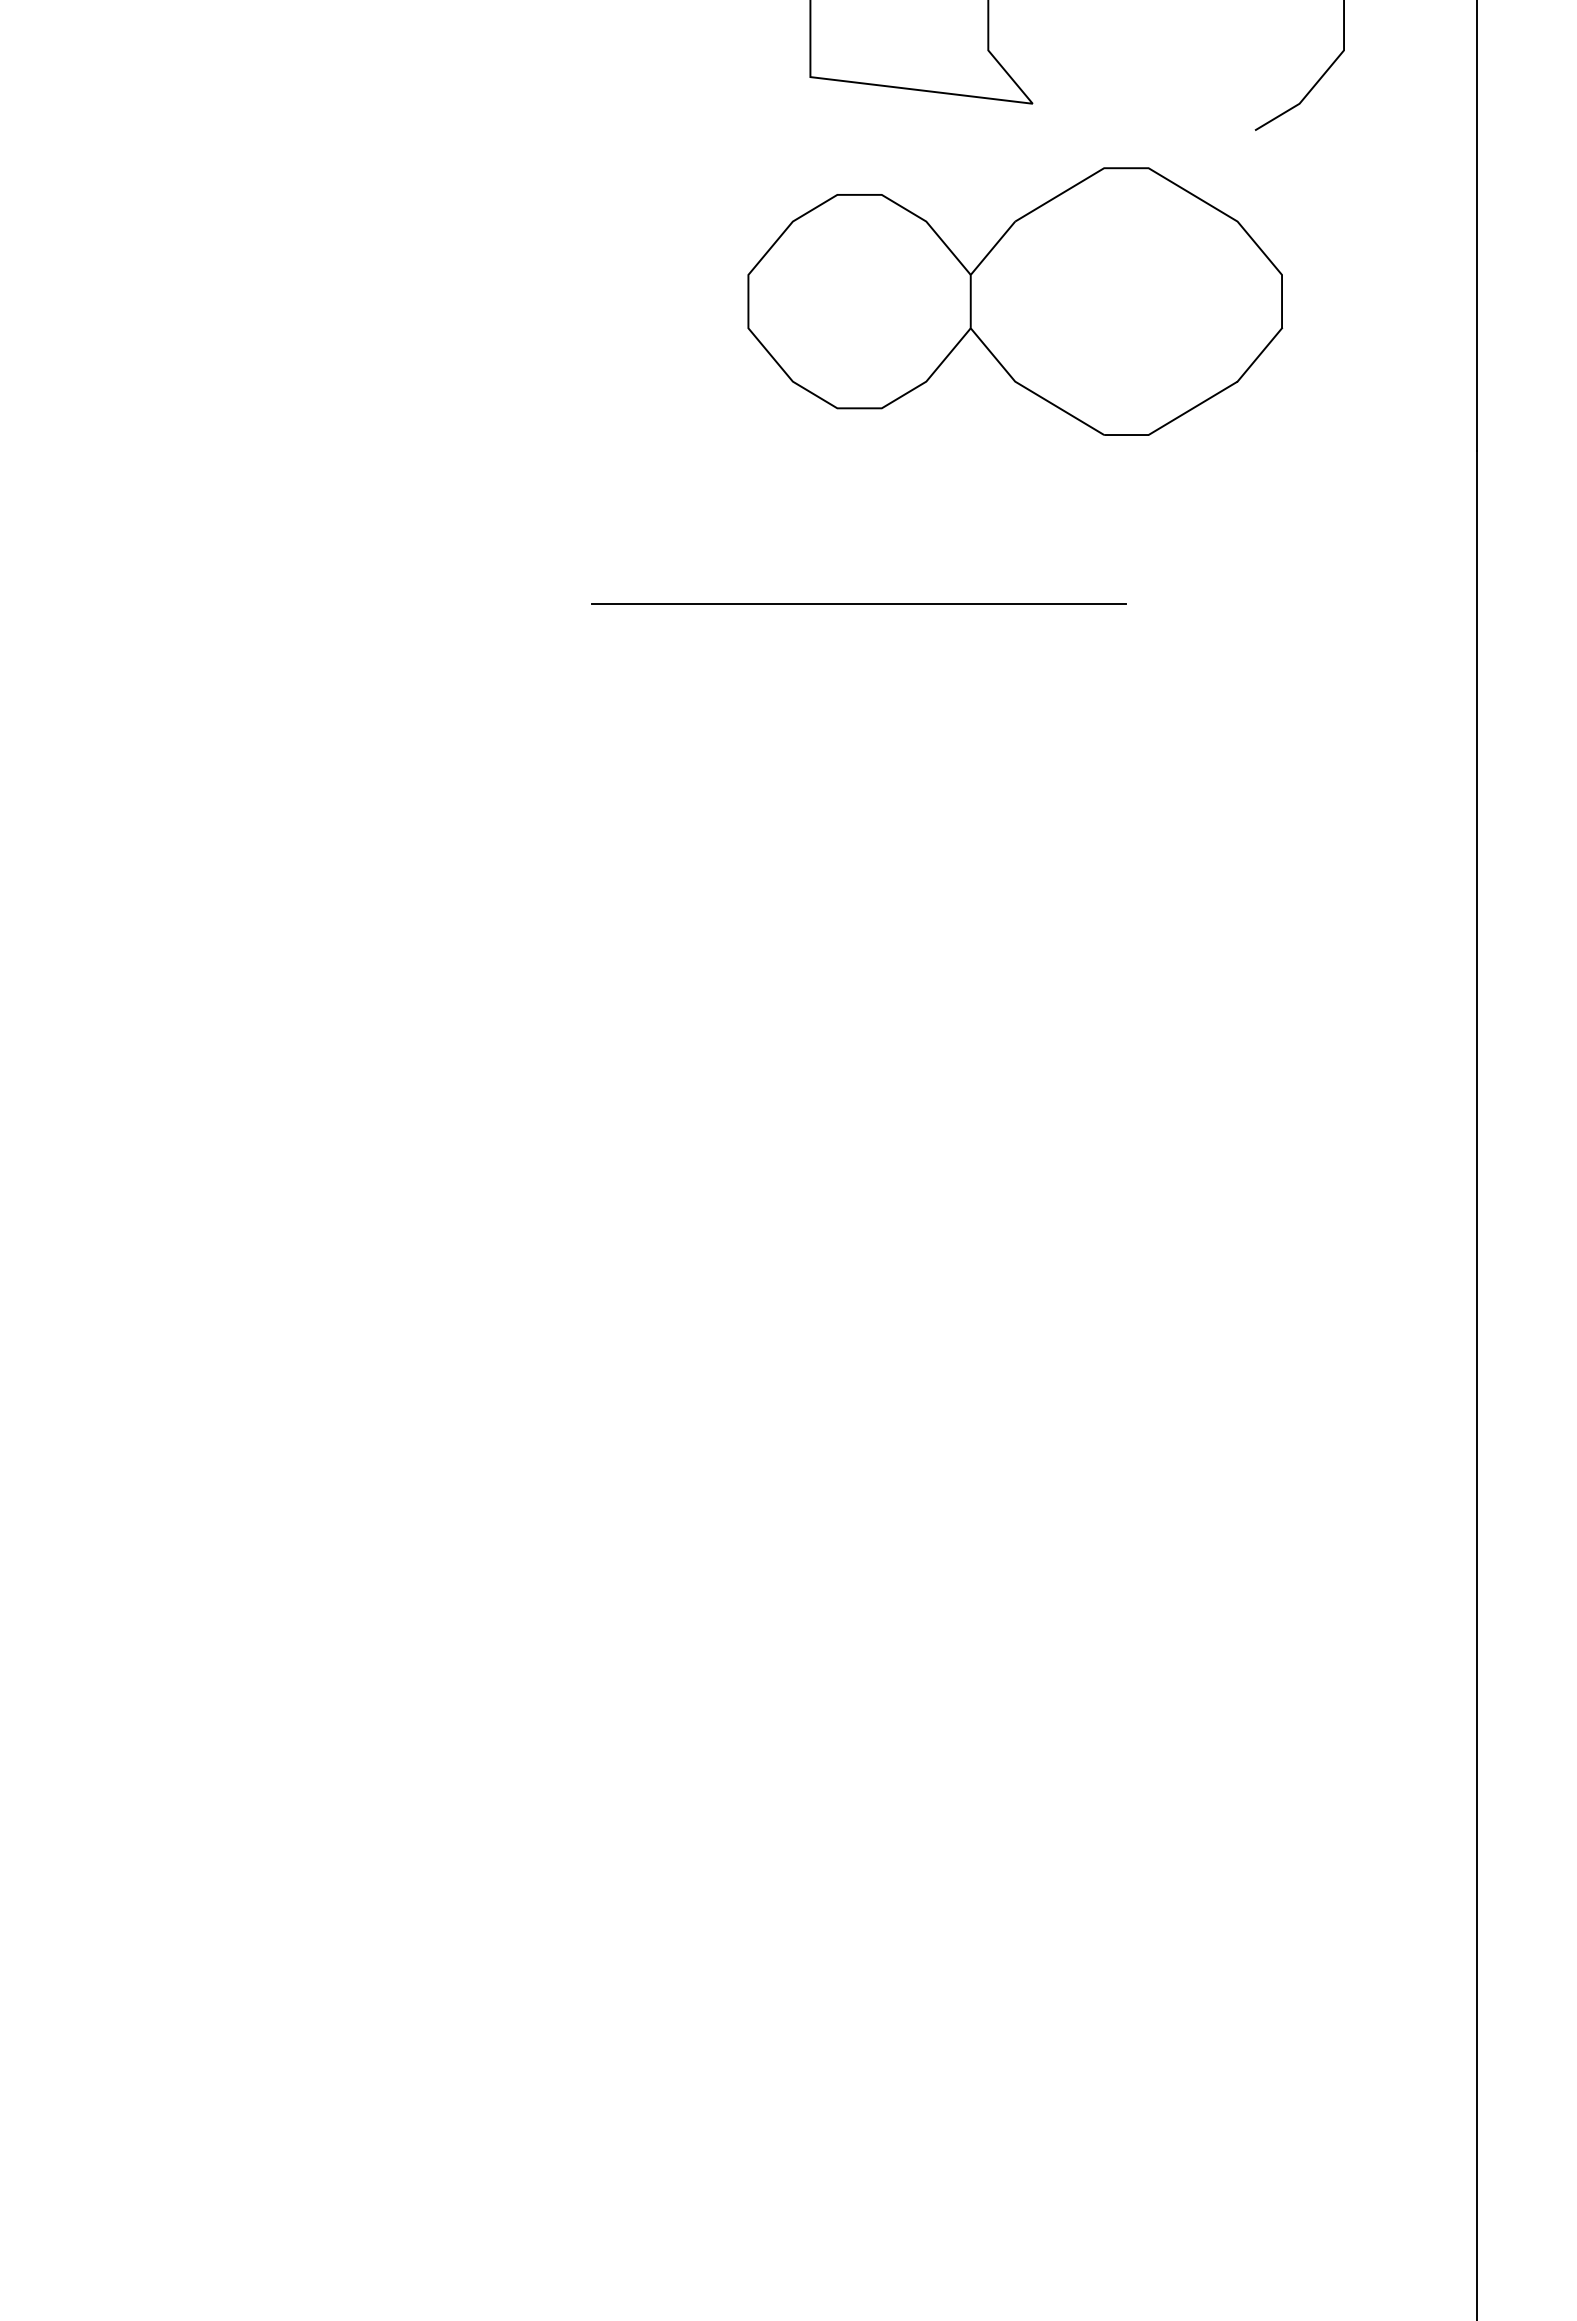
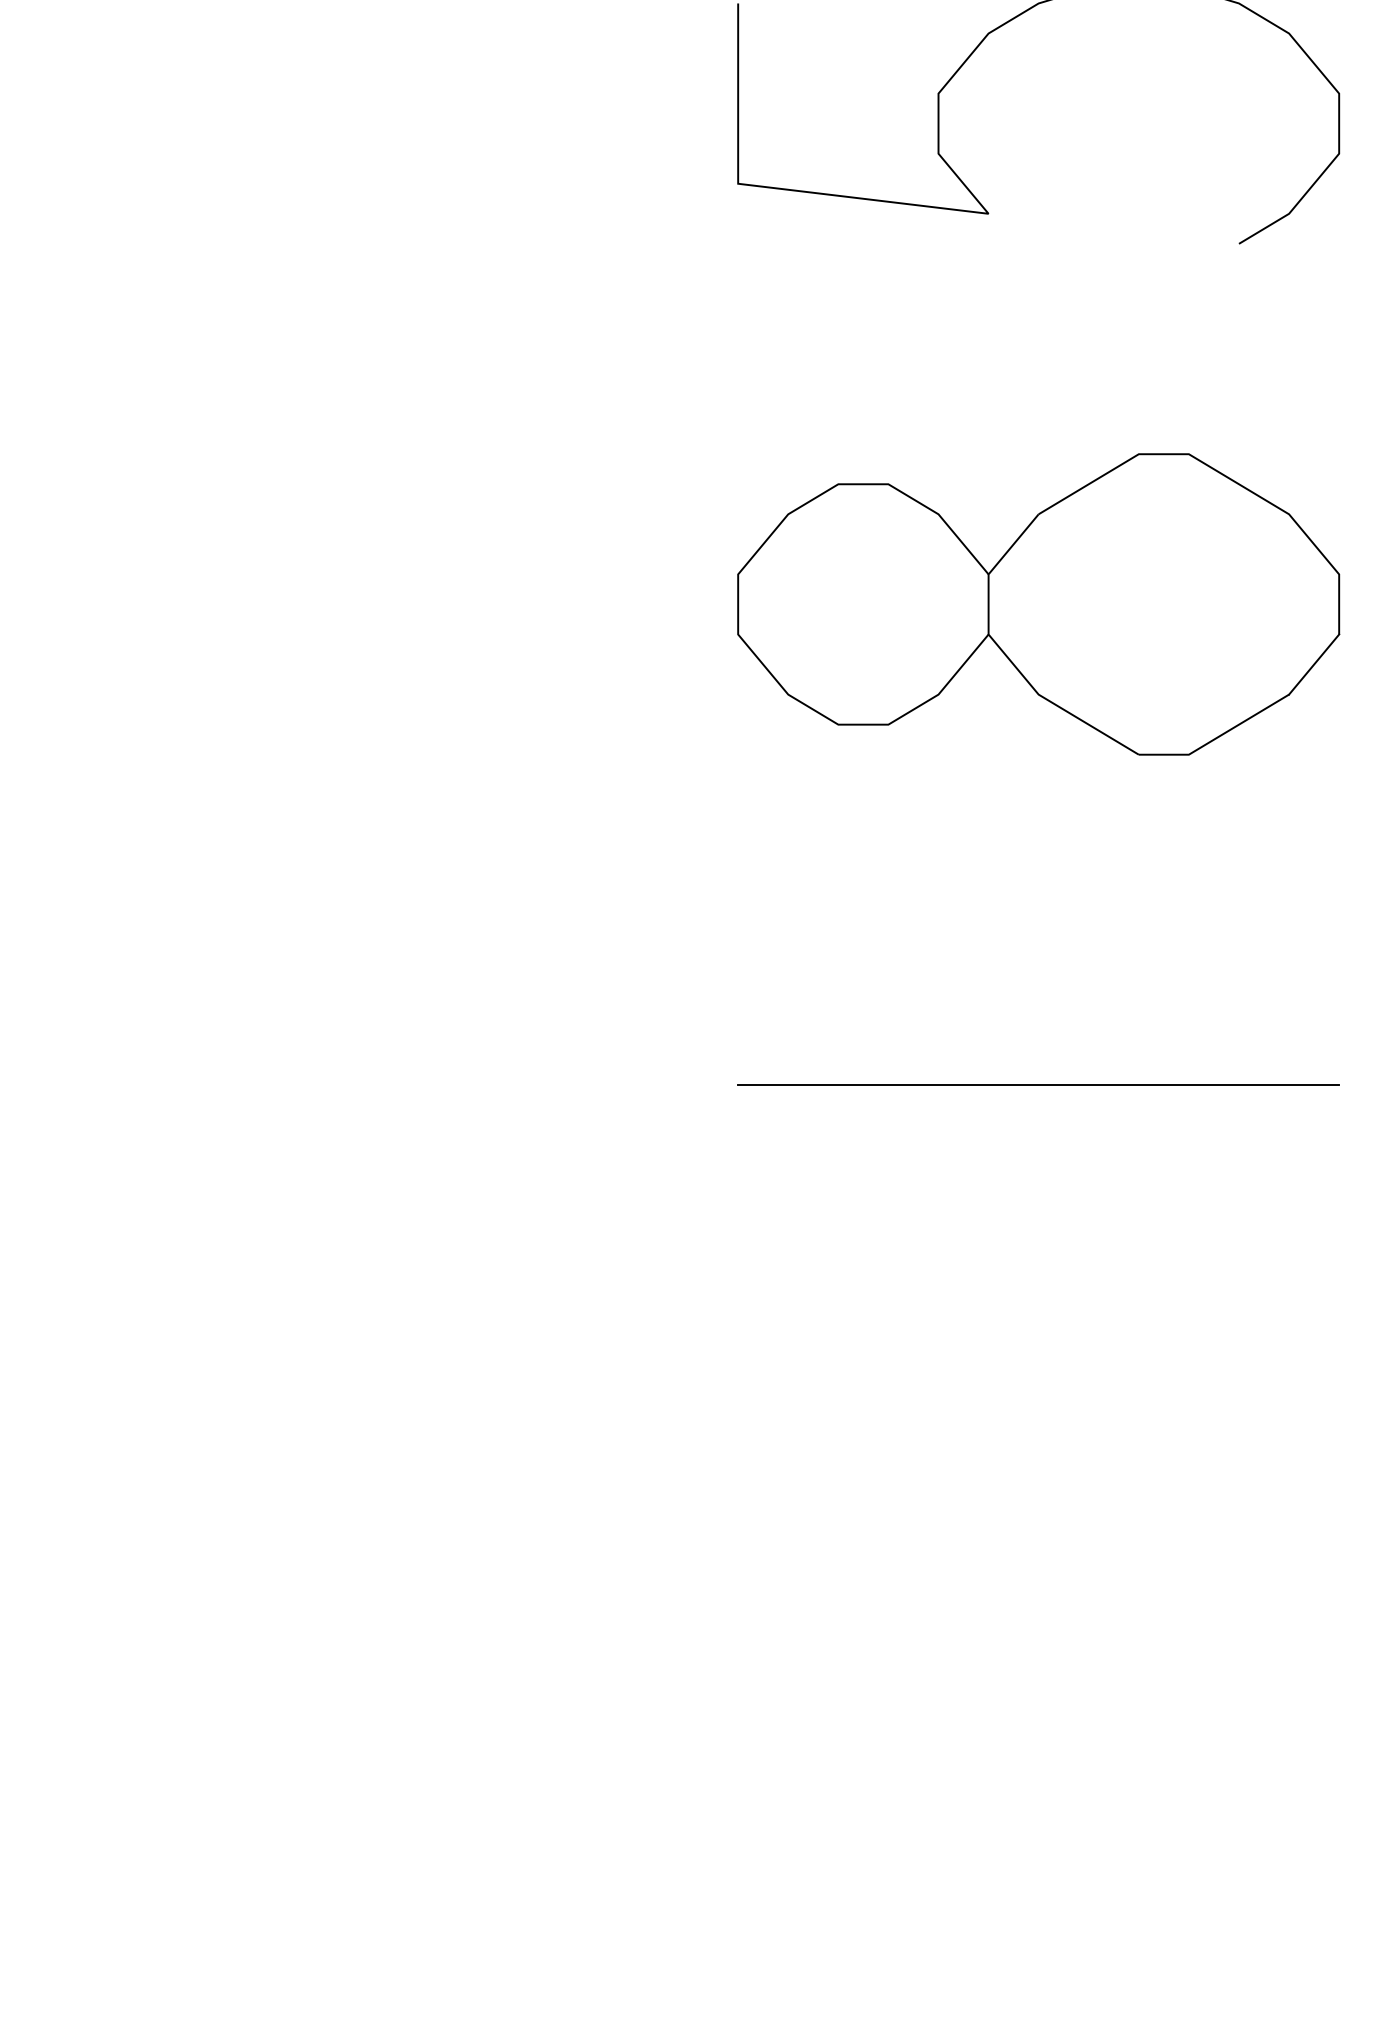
part: (1015, 301) -> (1038, 604), moved
line: (858, 603) -> (1037, 1084), moved

